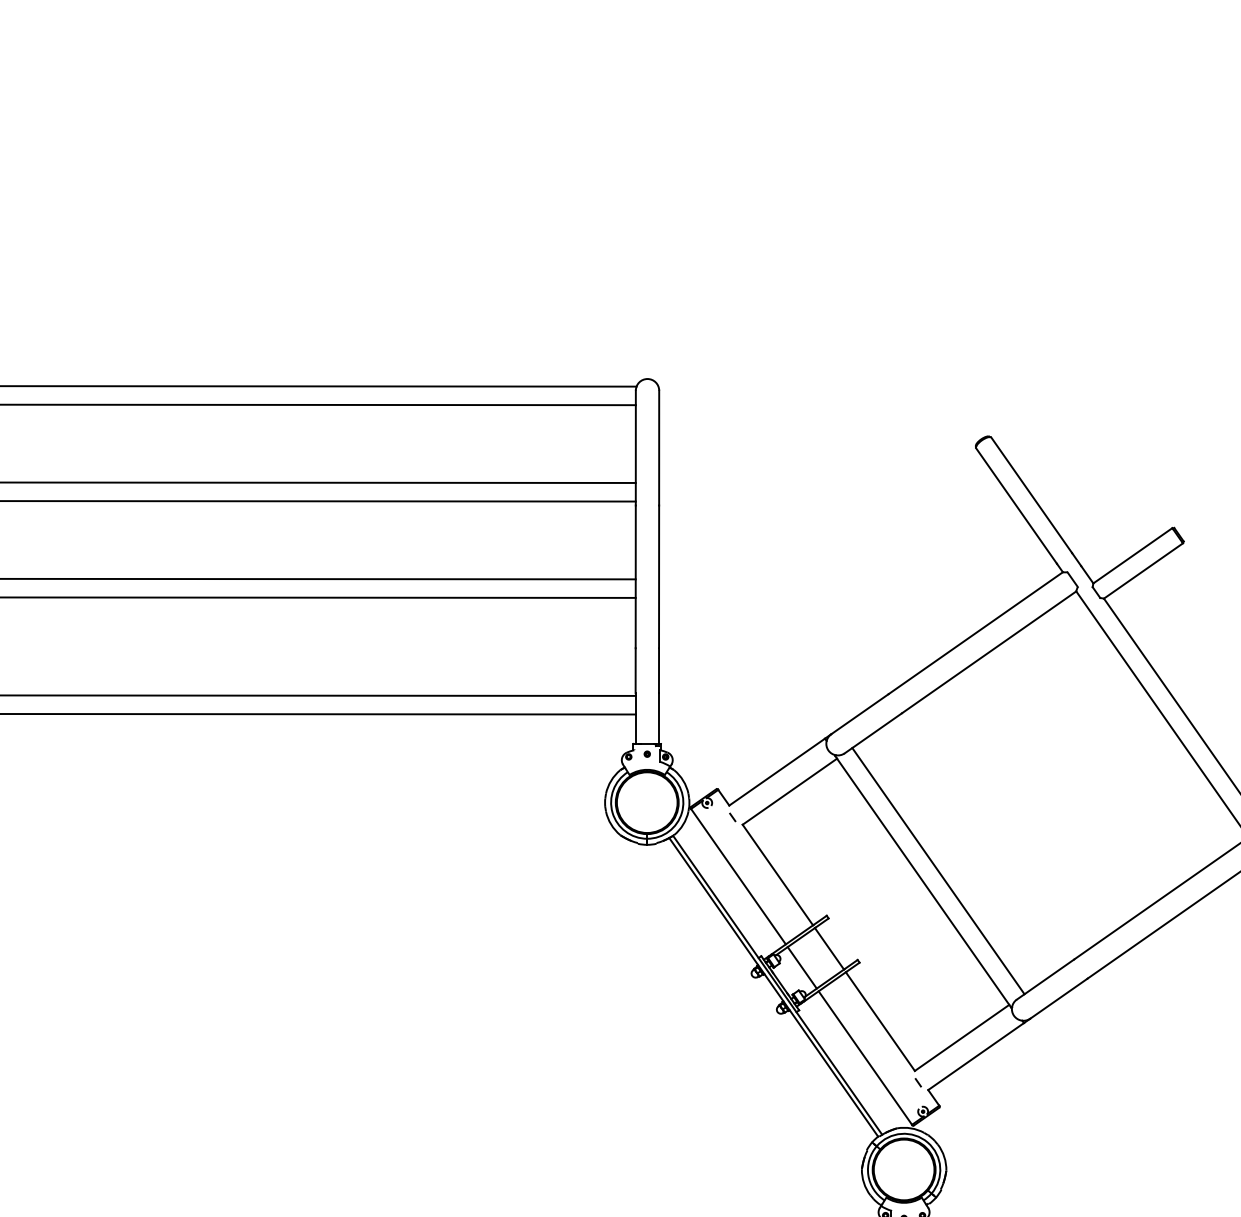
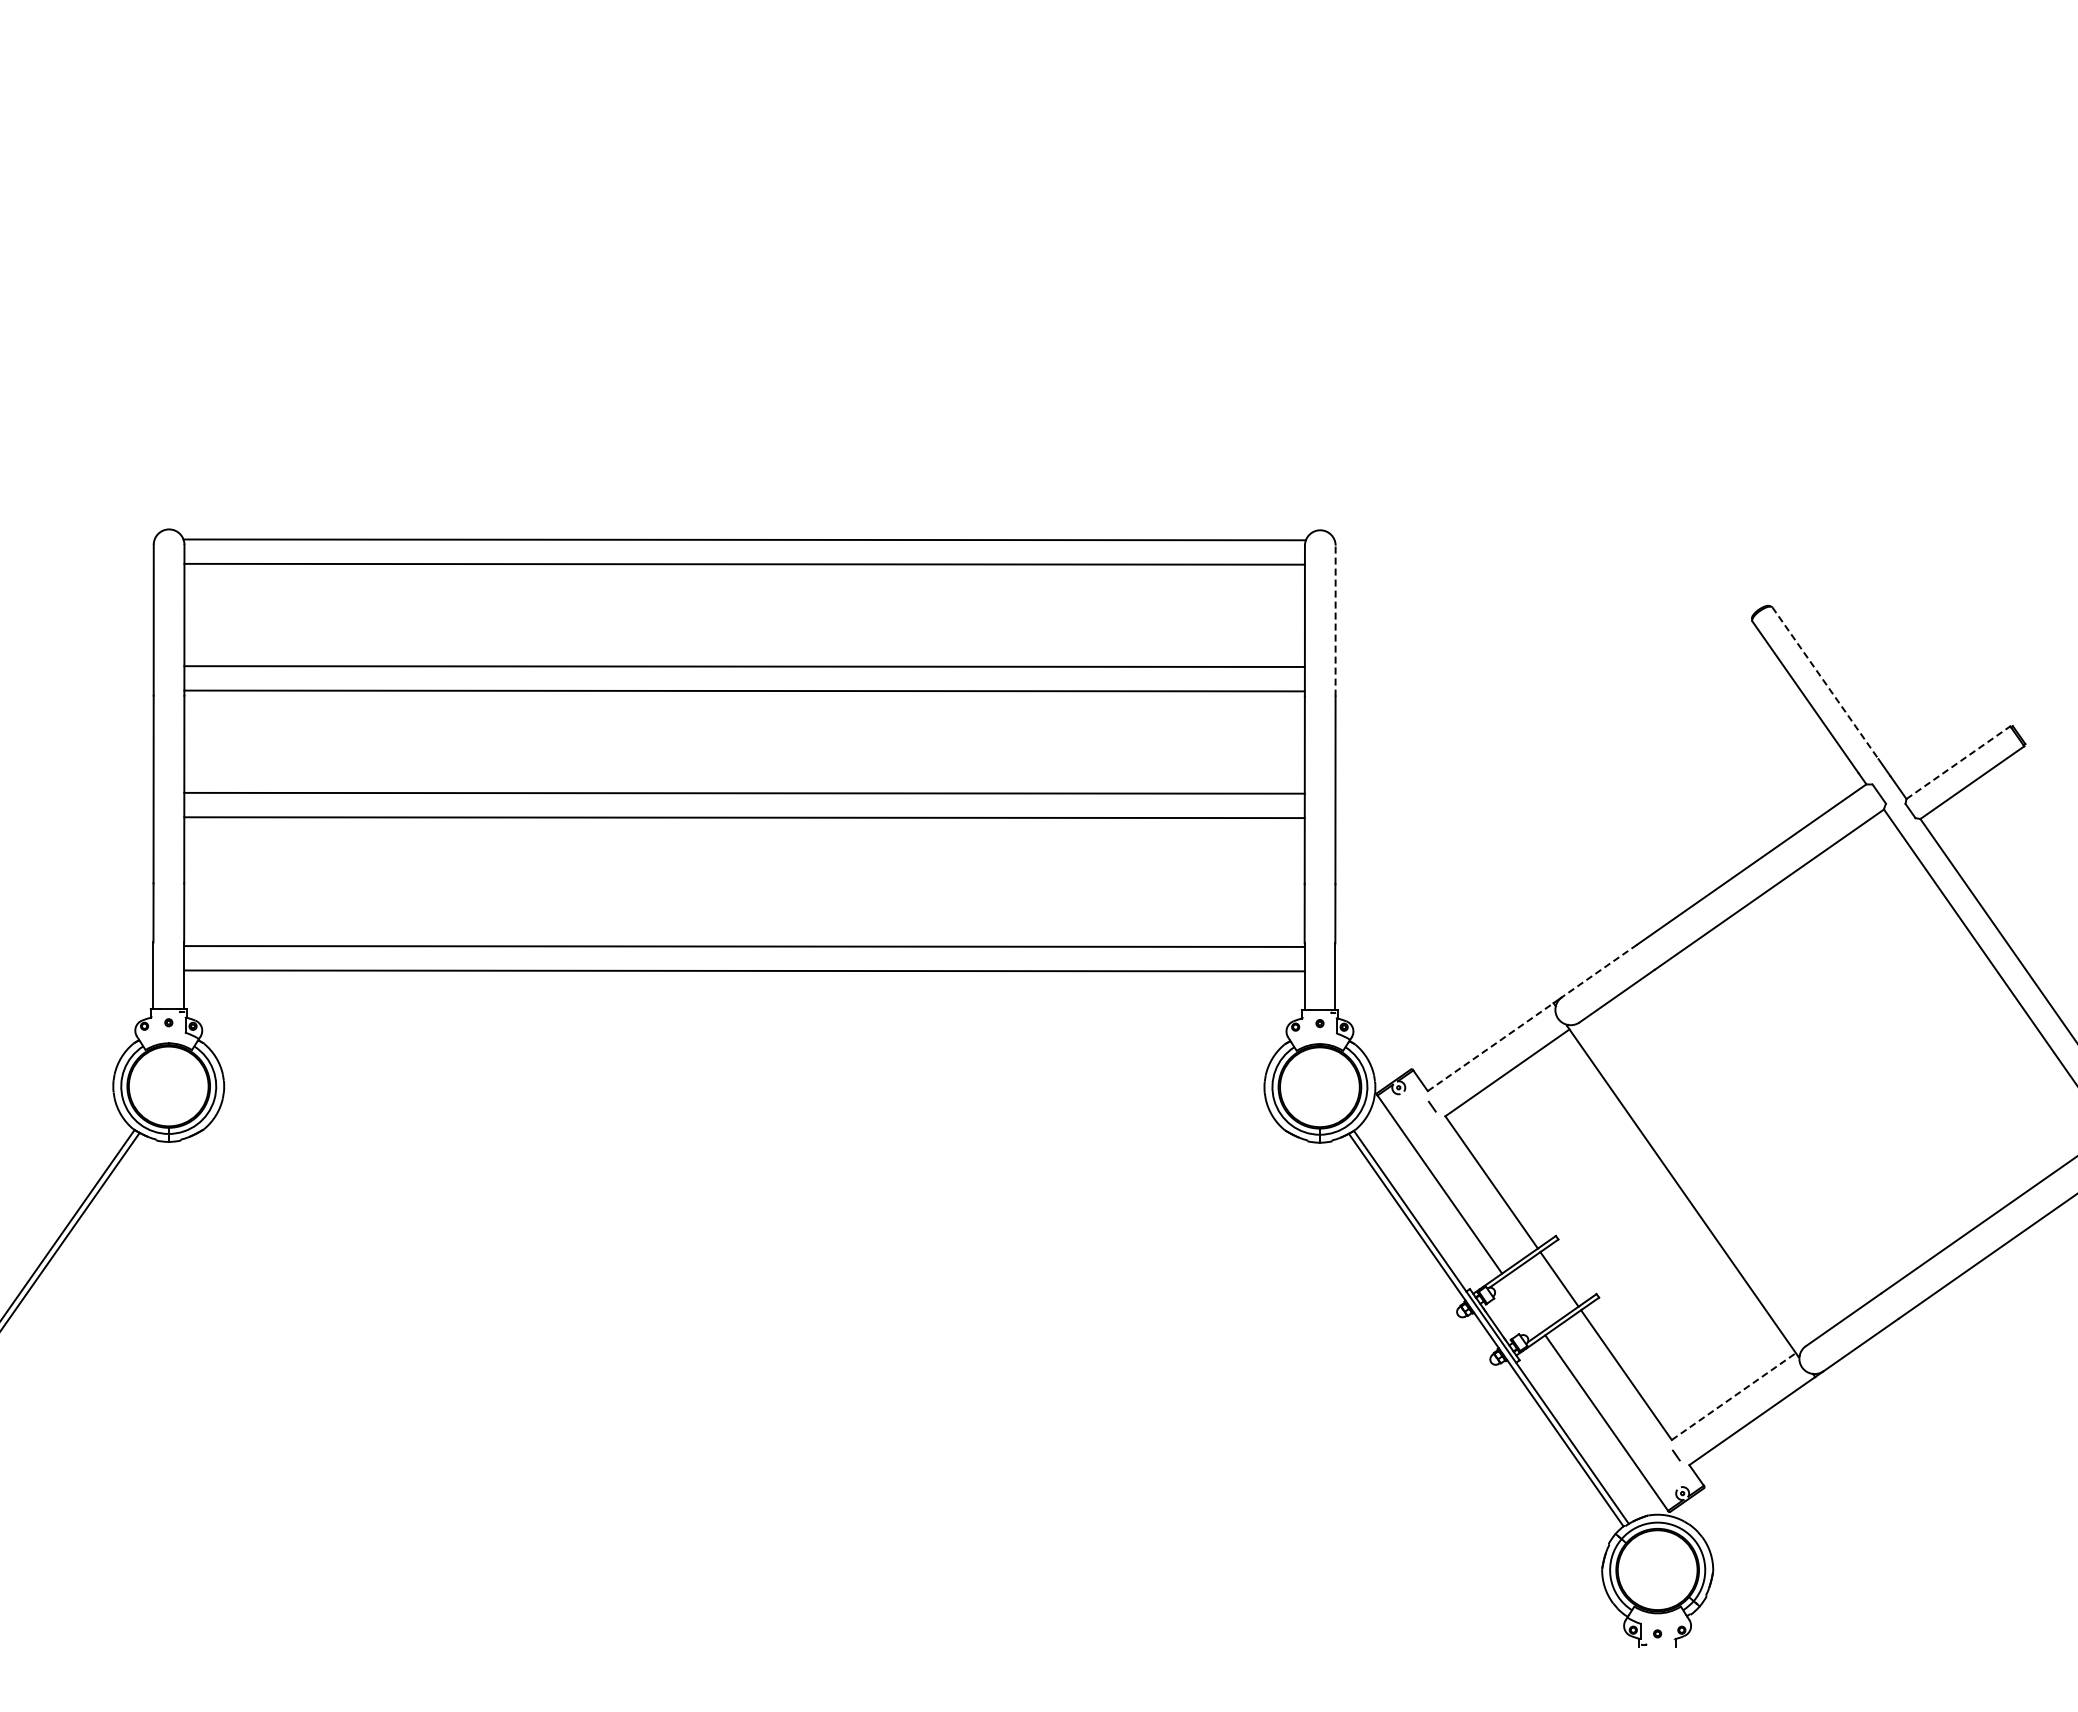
line: (659, 447) -> (1335, 620), solid -> dashed
line: (1031, 495) -> (1825, 683), solid -> dashed
line: (1132, 555) -> (1958, 762), solid -> dashed
line: (859, 713) -> (1599, 970), solid -> dashed
line: (776, 772) -> (1490, 1047), solid -> dashed
line: (938, 871) -> (1702, 1177), removed
line: (802, 967) -> (1523, 1304), removed
line: (961, 1037) -> (1733, 1396), solid -> dashed

